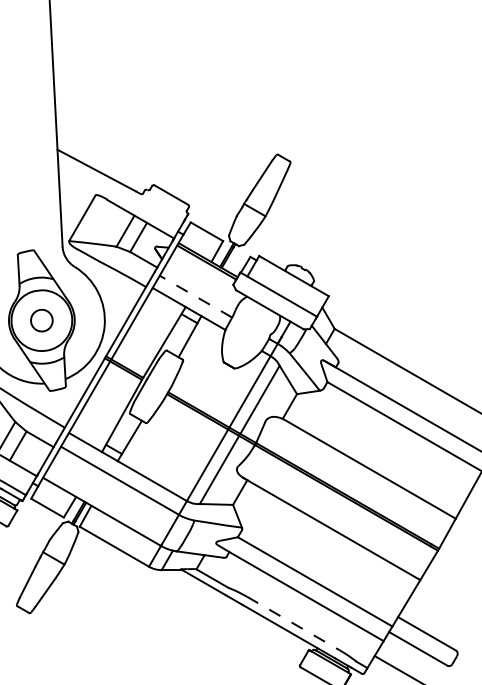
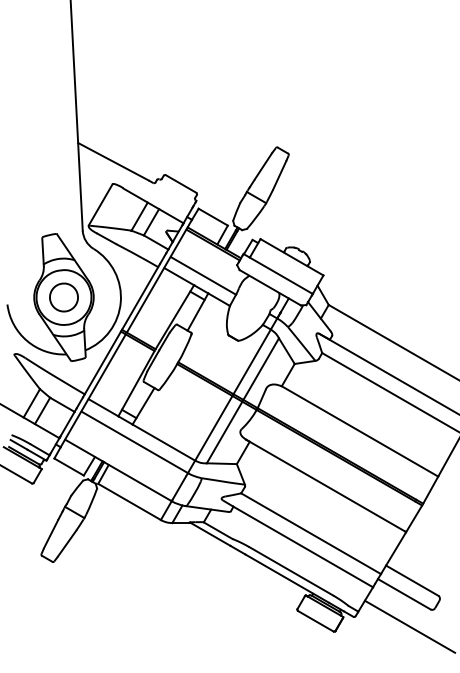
line: (196, 296) -> (203, 275), dashed -> solid
part: (41, 320) -> (63, 297), size x1.43
line: (293, 623) -> (291, 571), dashed -> solid

